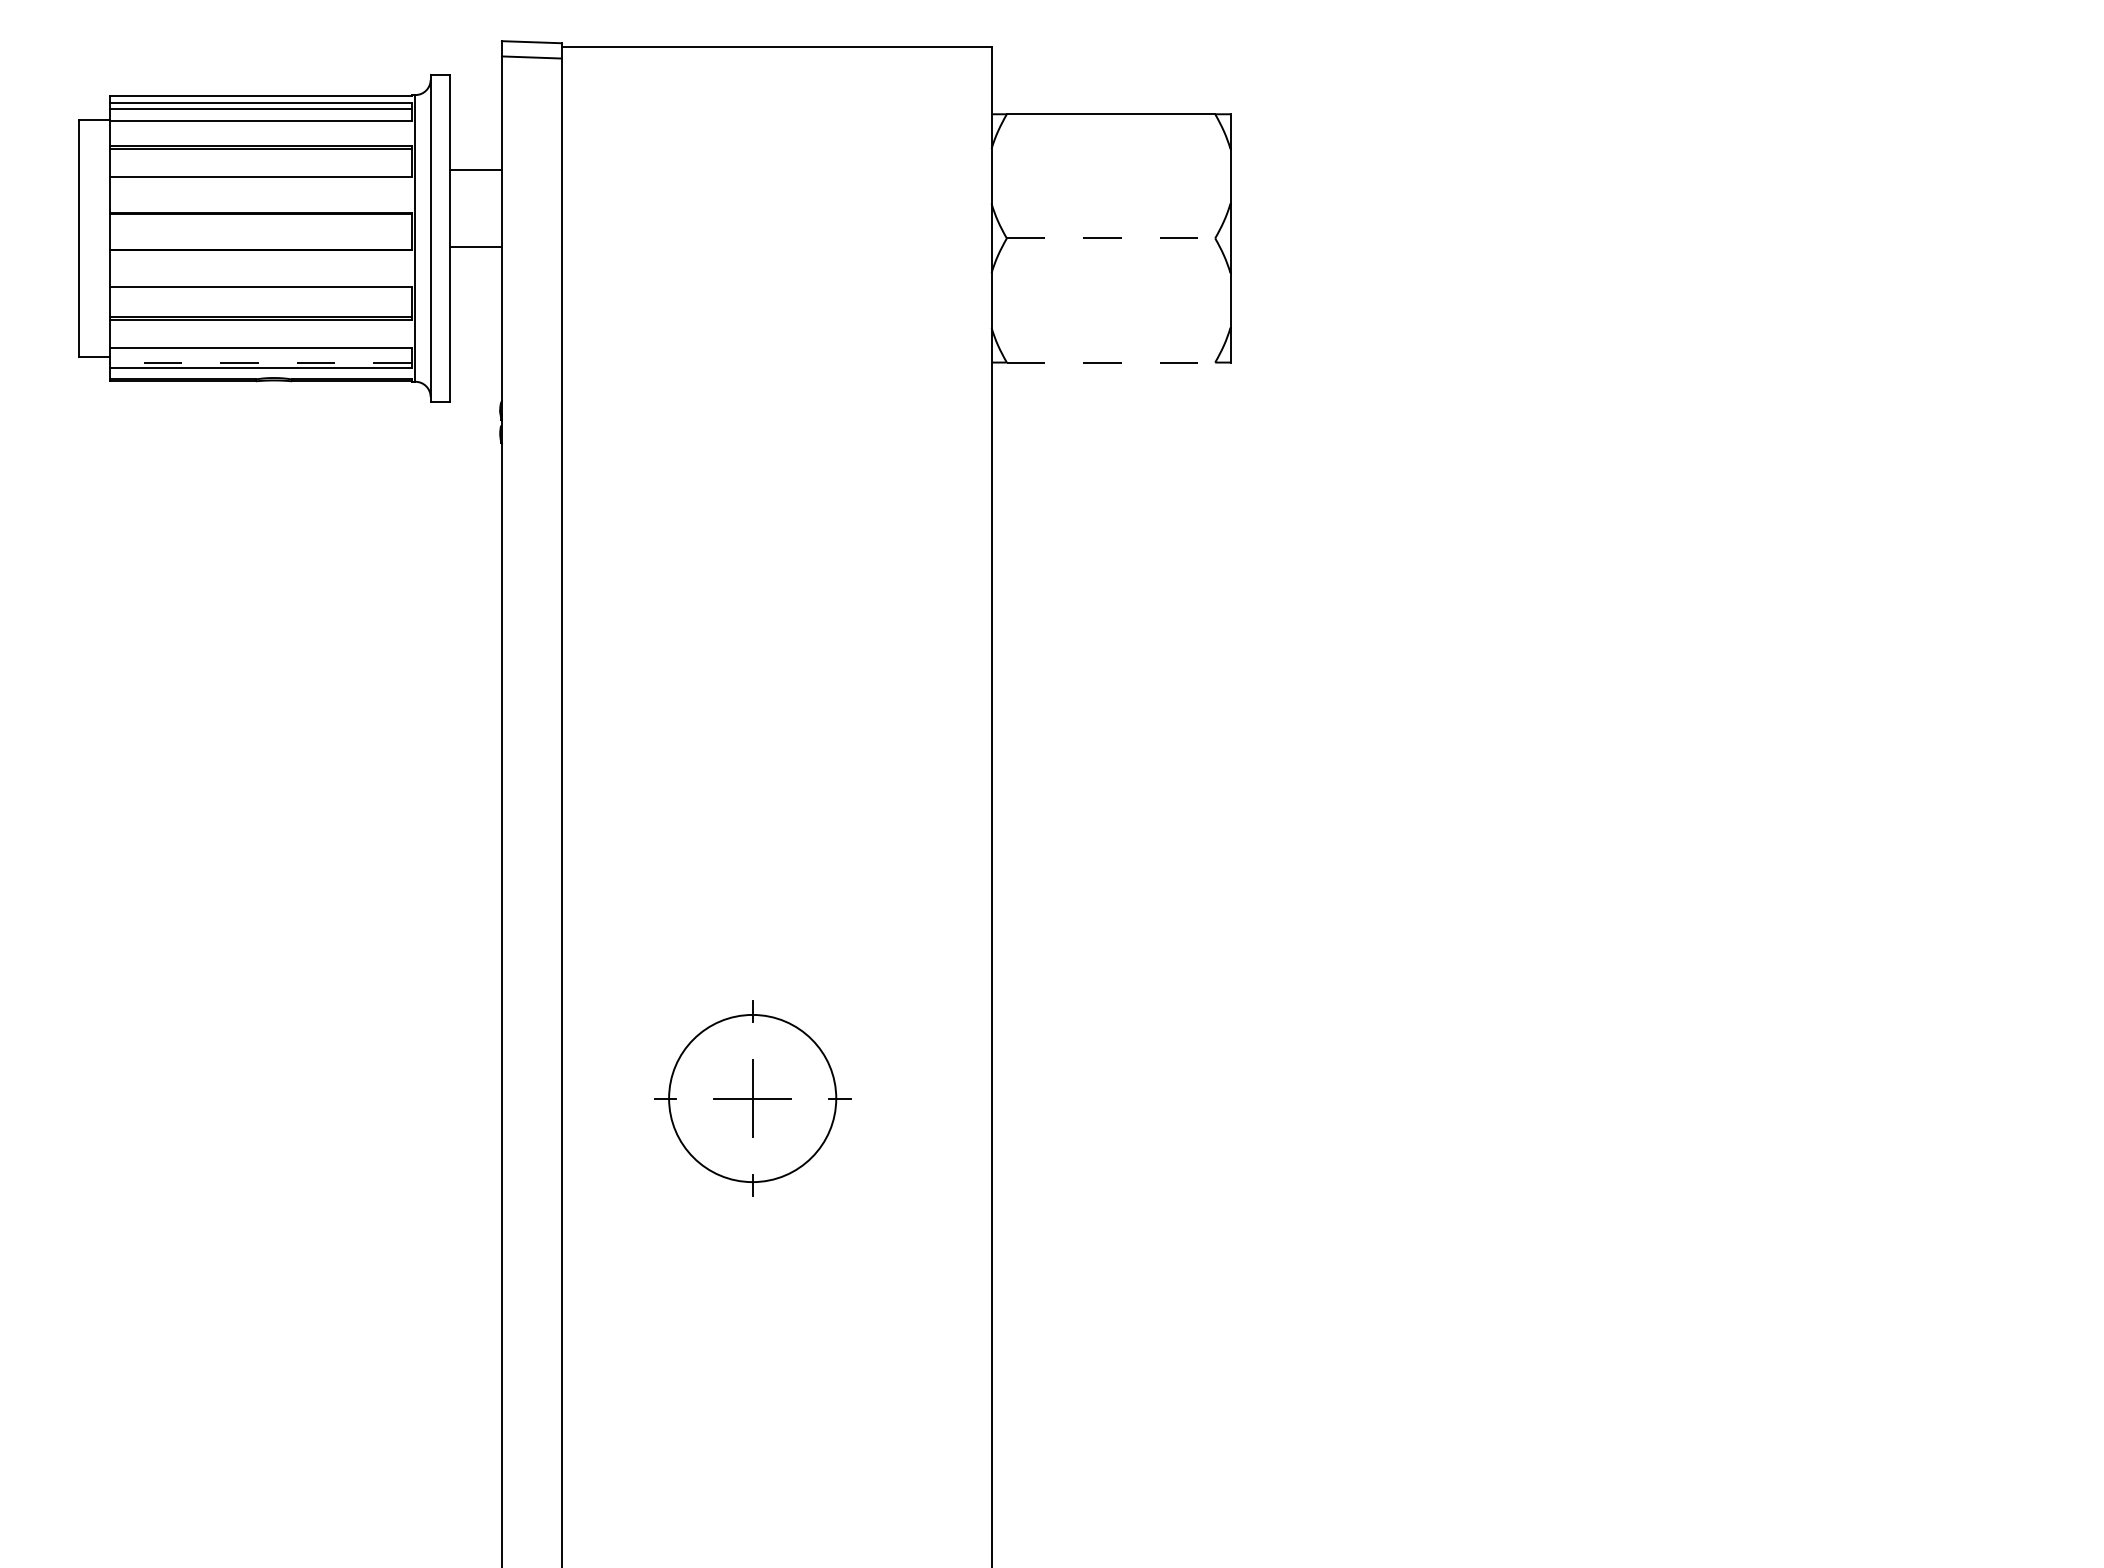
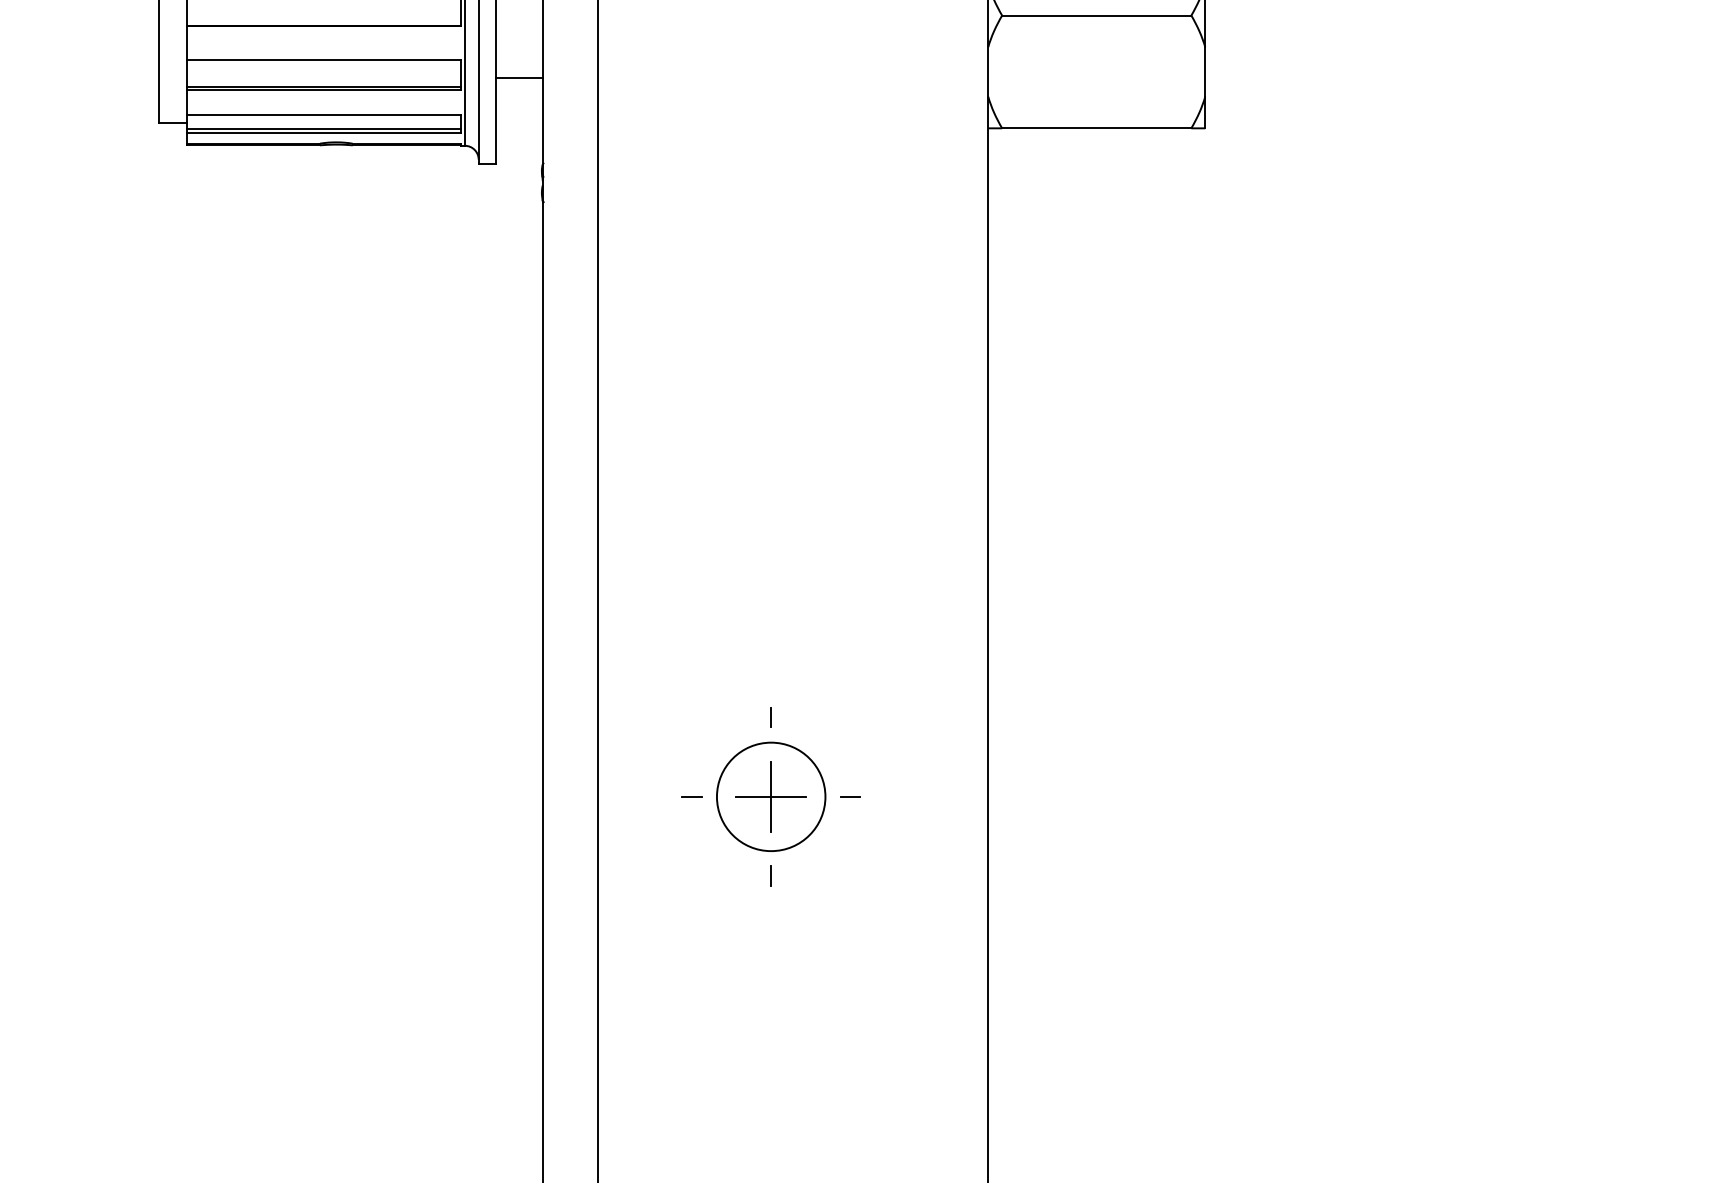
line: (1111, 238) -> (1097, 15), dashed -> solid
line: (475, 247) -> (519, 78), moved
line: (260, 362) -> (324, 128), dashed -> solid
line: (1111, 362) -> (1097, 128), dashed -> solid
circle: (752, 1098) -> (771, 796), size x0.71

